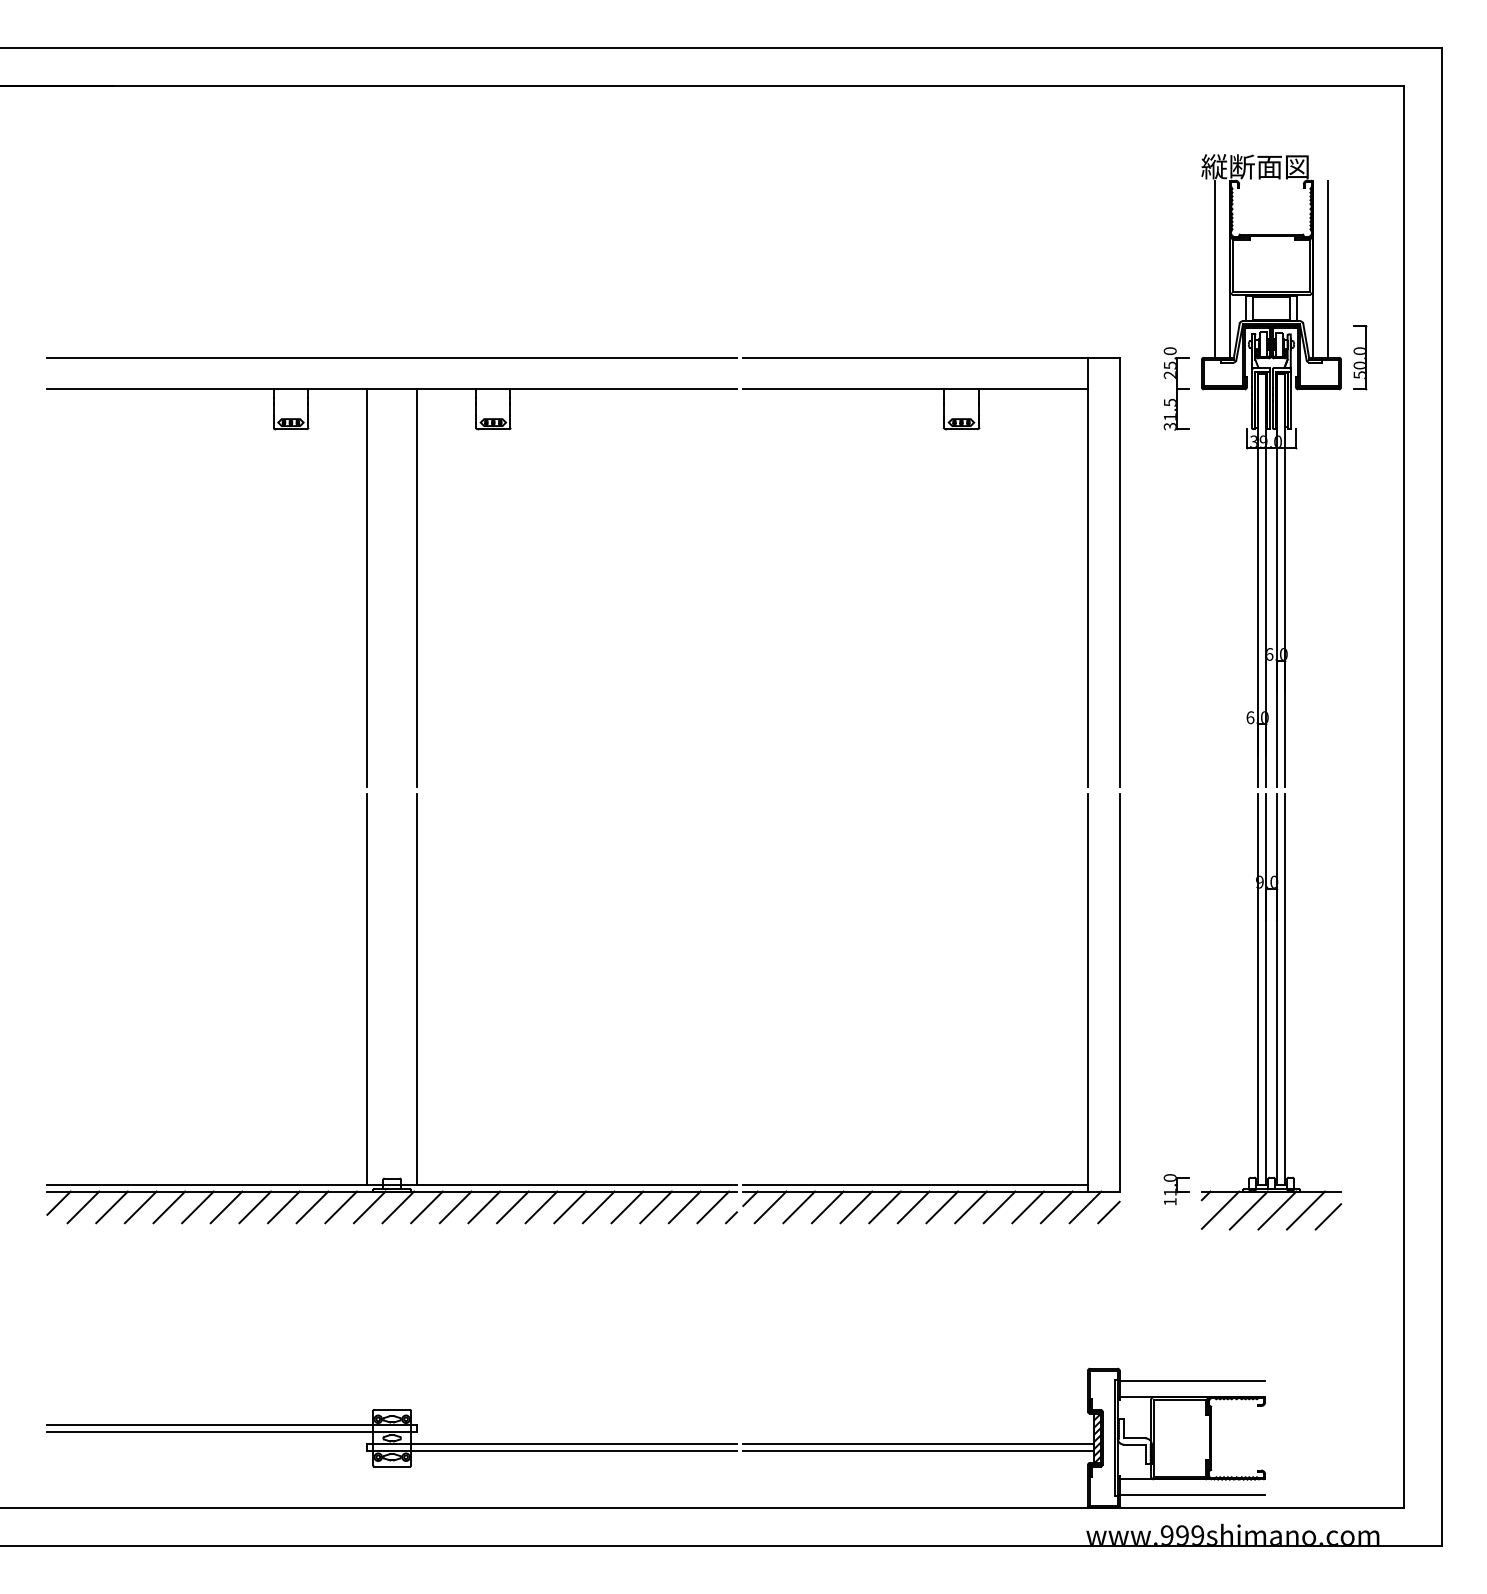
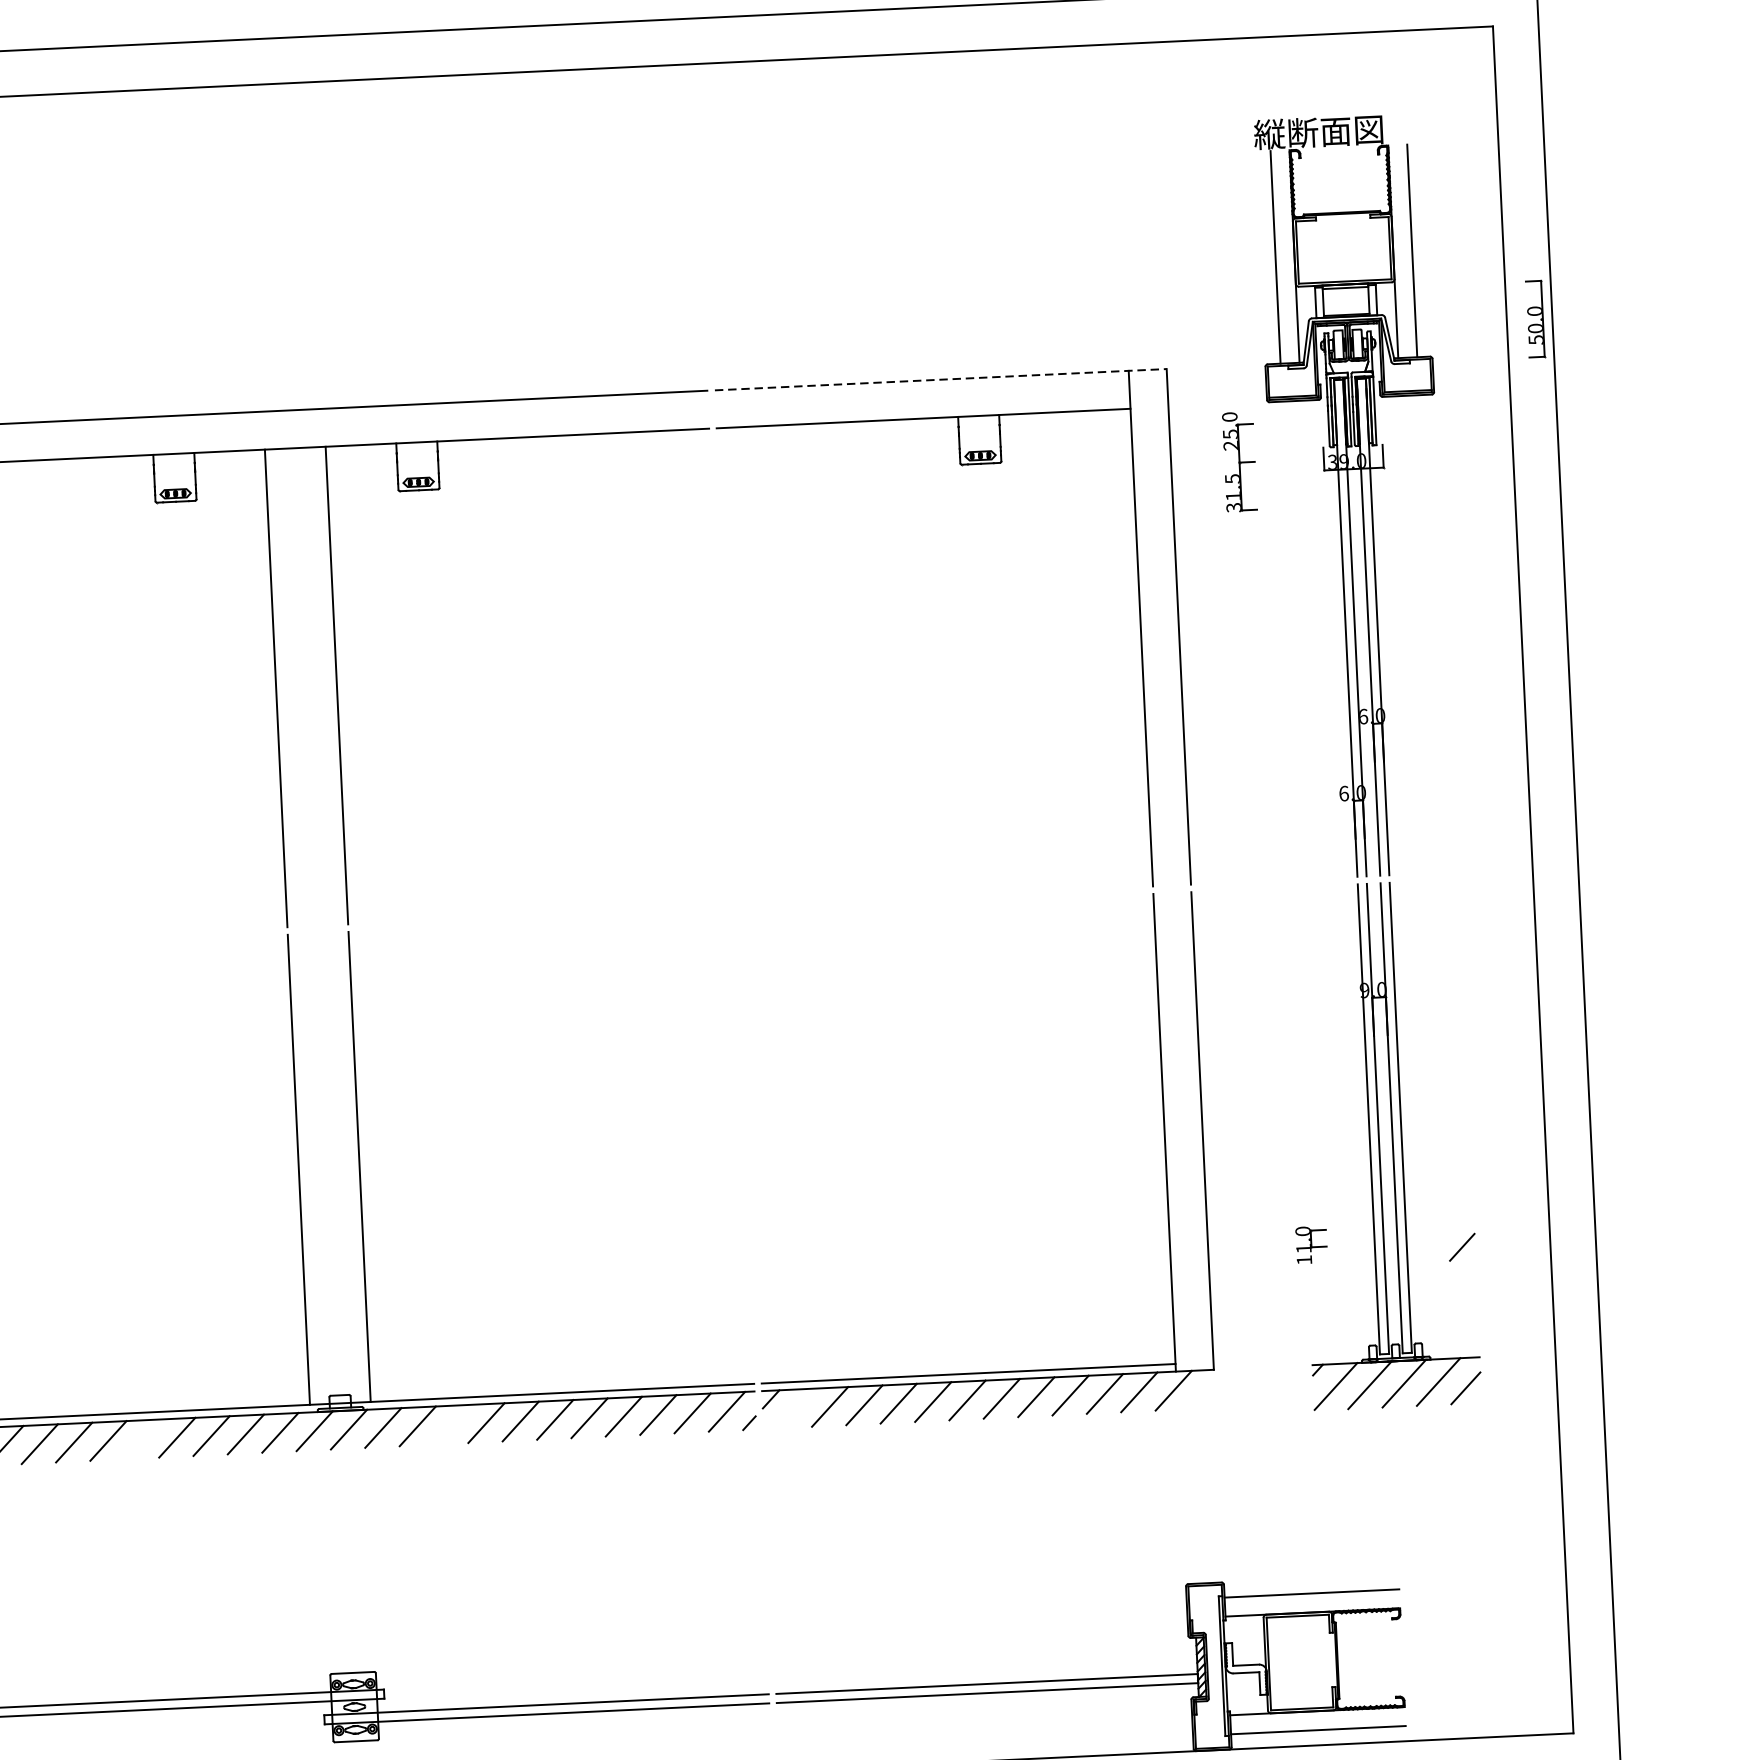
line: (931, 357) -> (940, 379), solid -> dashed
part: (1360, 357) -> (1535, 318), moved
part: (1176, 388) -> (1239, 461), moved
part: (1176, 1189) -> (1311, 1244), moved
line: (226, 1207) -> (142, 1439), removed
line: (484, 1207) -> (452, 1424), removed
line: (770, 1207) -> (795, 1408), removed
line: (1108, 1212) -> (1461, 1247), moved

